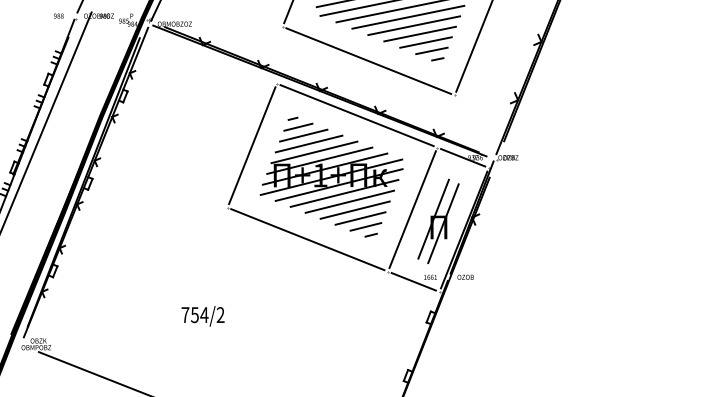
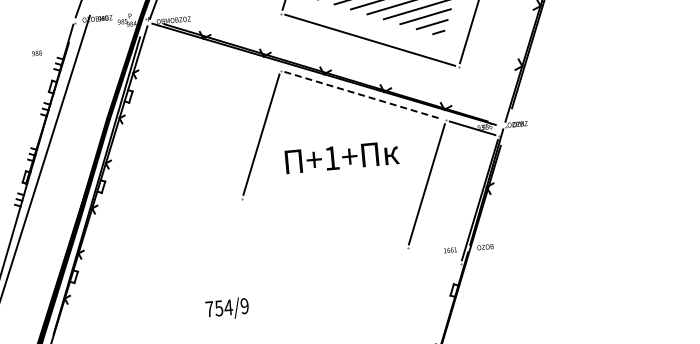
text: (58, 15) -> (36, 52), moved
line: (357, 115) -> (363, 95), solid -> dashed
hatch: (331, 176) -> (343, 158), removed
part: (438, 221) -> (453, 193), removed
line: (307, 239) -> (324, 223), removed
line: (413, 281) -> (433, 255), removed
text: (220, 315) -> (244, 306), 754/2 -> 754/9

